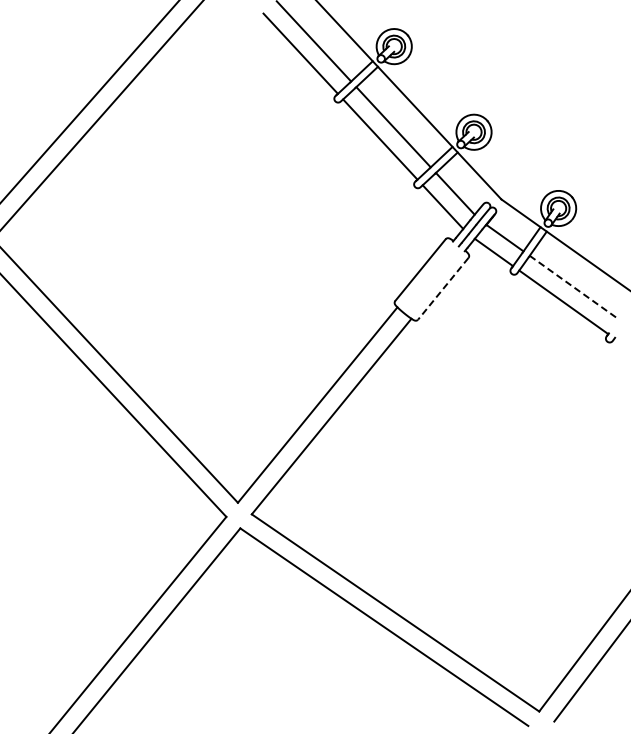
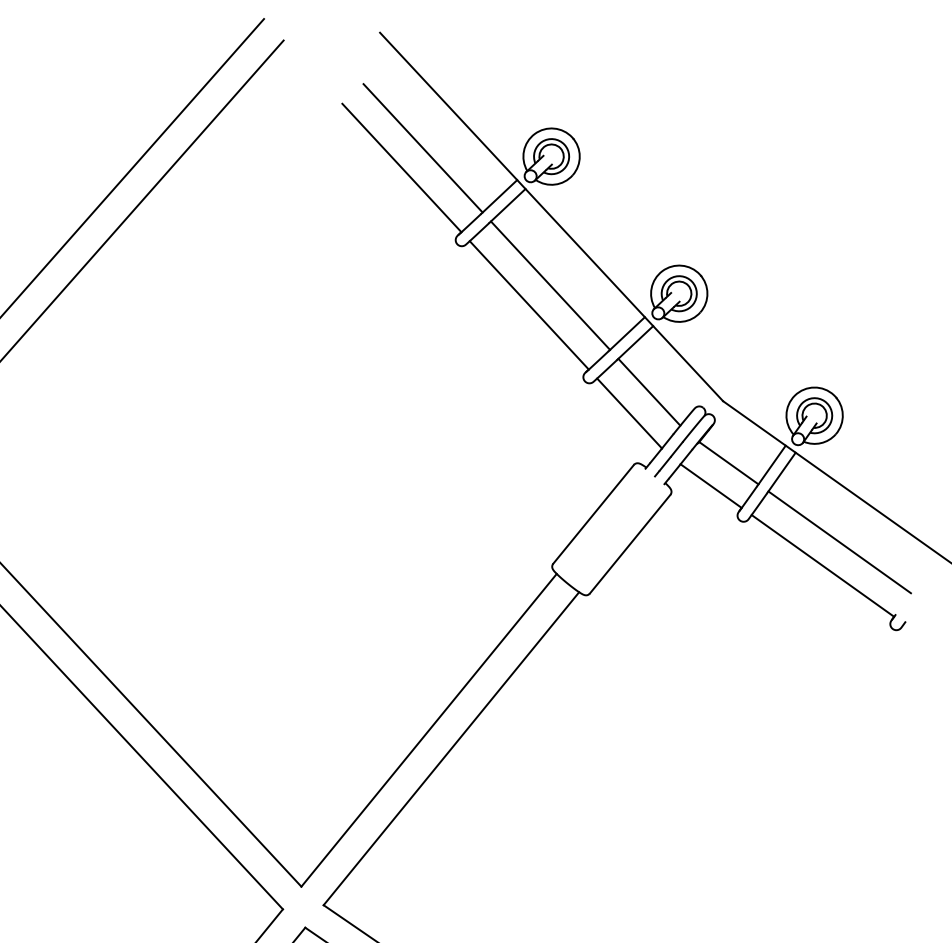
line: (574, 287) -> (840, 542), dashed -> solid
line: (443, 288) -> (630, 543), dashed -> solid

